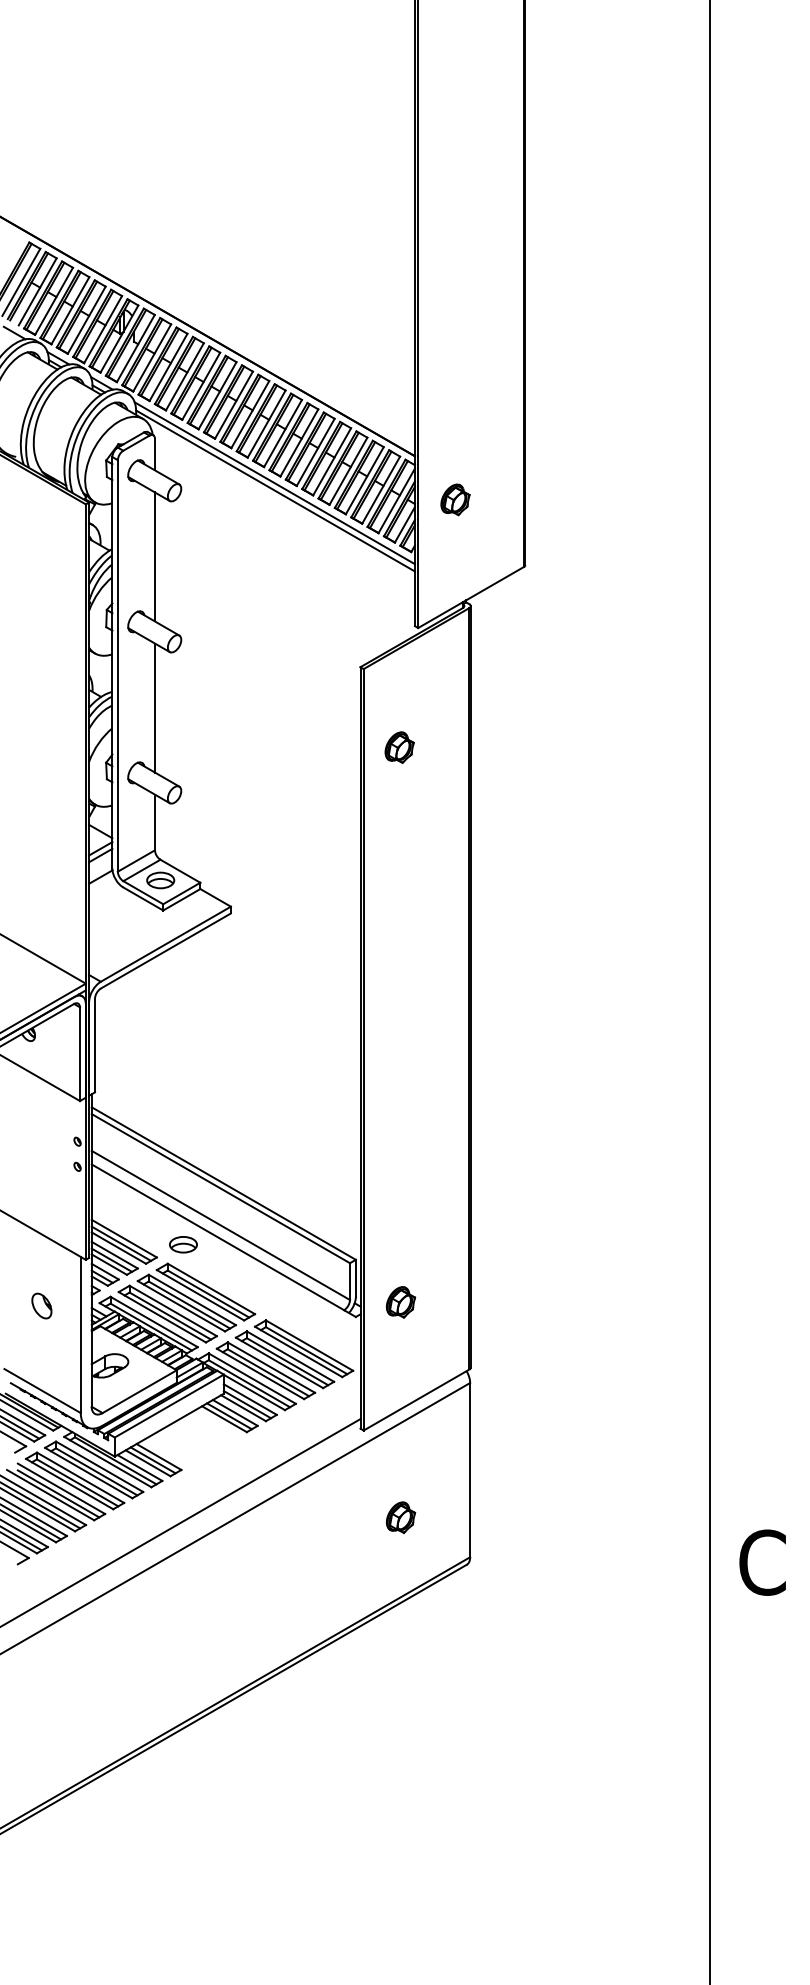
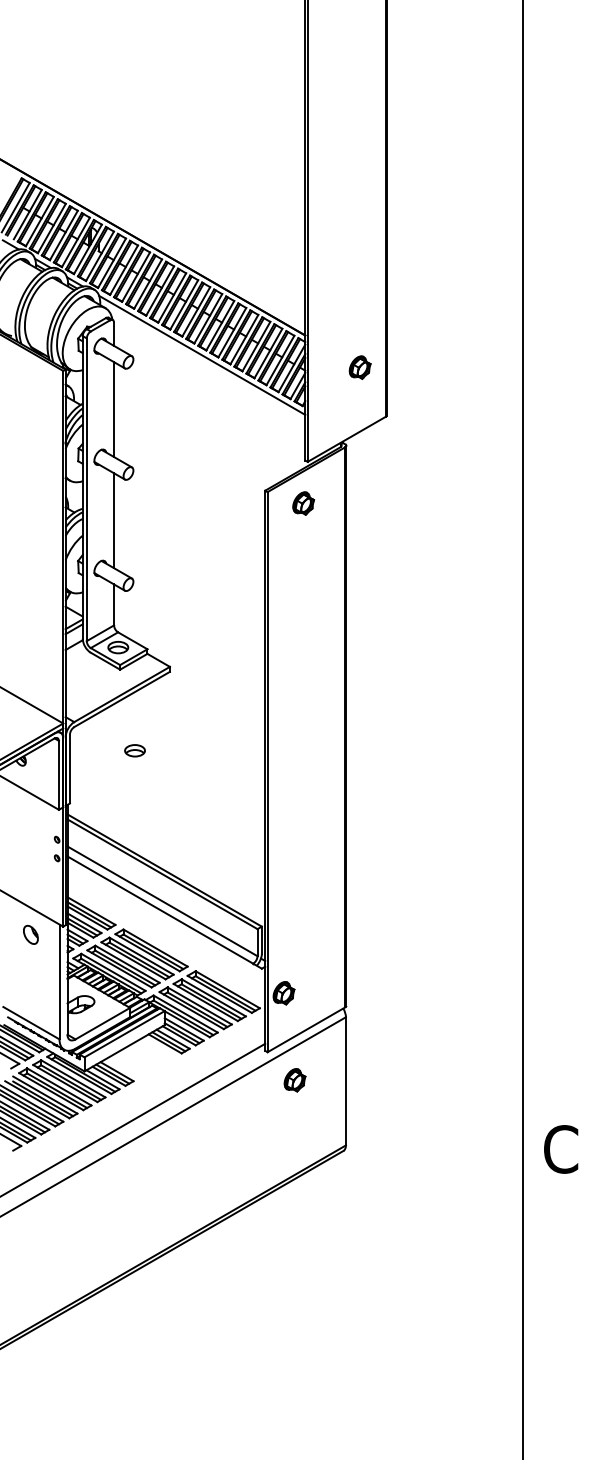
line: (275, 490) -> (202, 360), removed
part: (455, 499) -> (360, 367), moved
part: (399, 747) -> (303, 503), moved
part: (183, 1244) -> (135, 750), moved
part: (400, 1302) -> (283, 993), moved
part: (41, 1305) -> (30, 934), moved
part: (400, 1517) -> (294, 1080), moved

